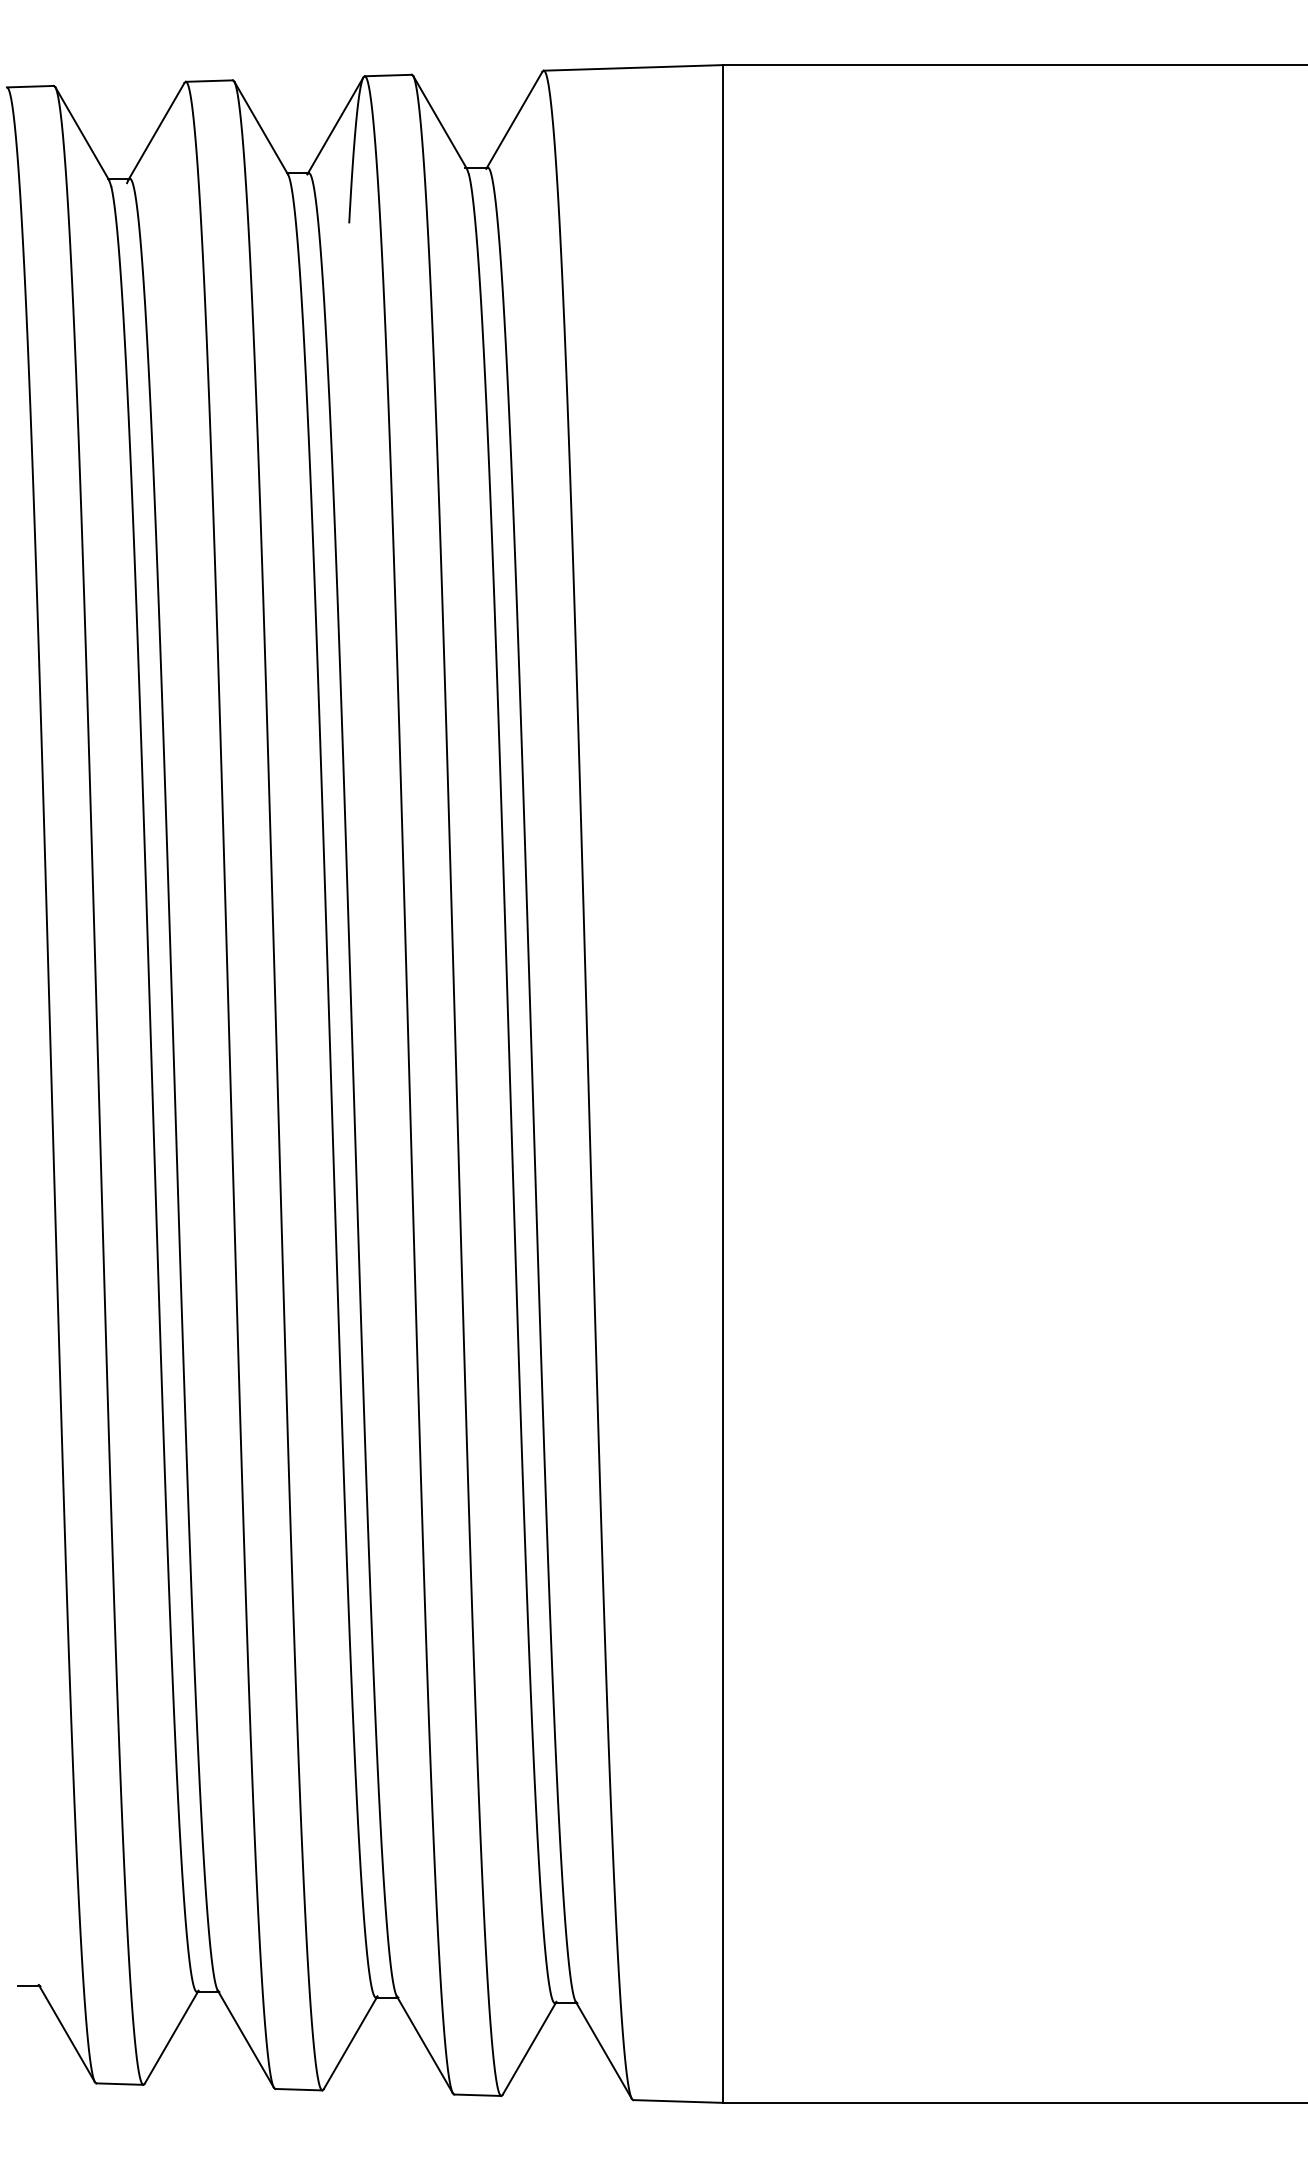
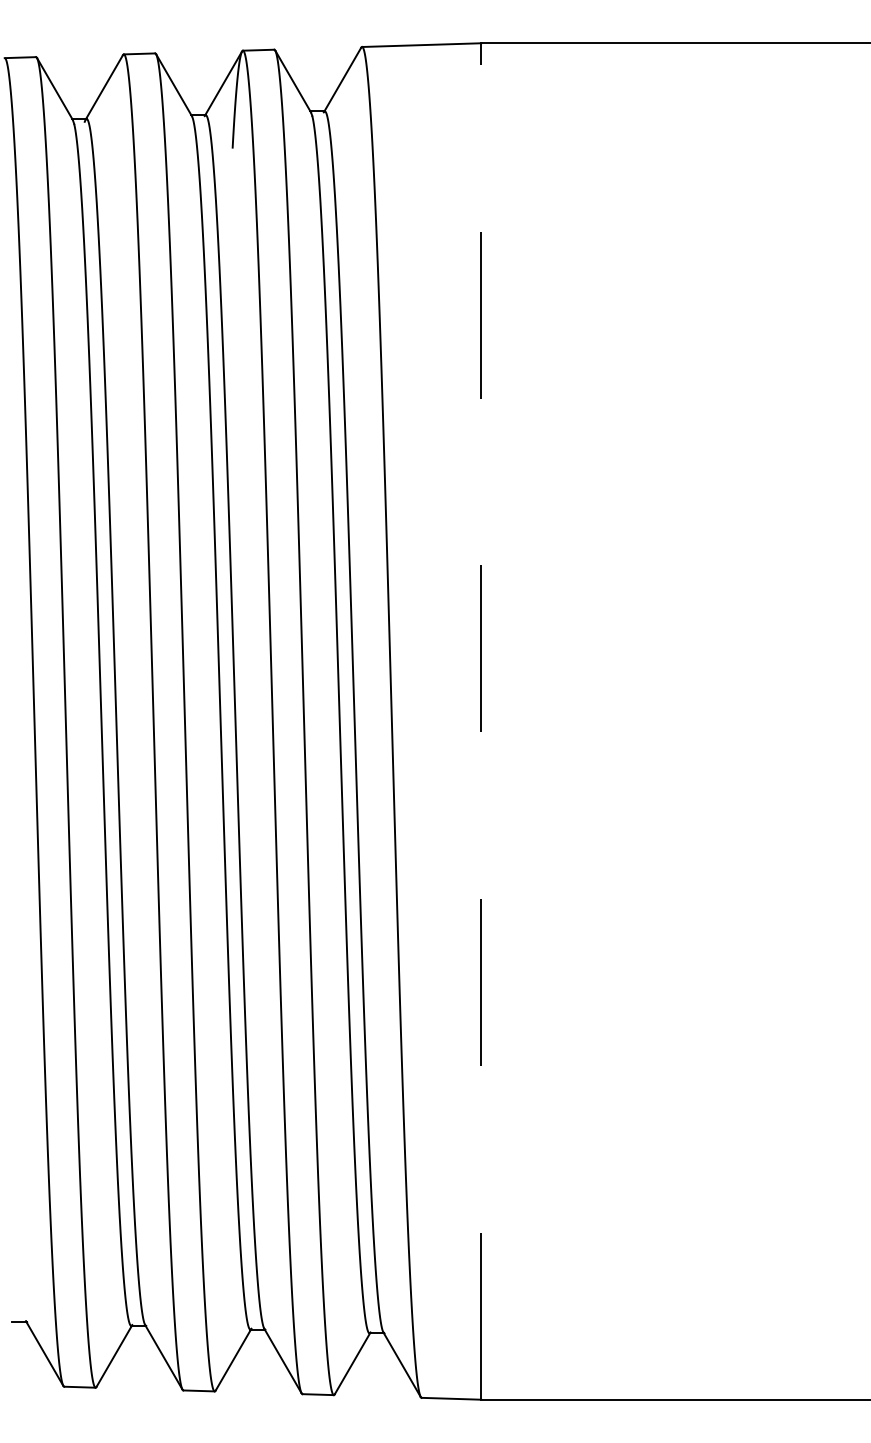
line: (723, 1082) -> (481, 720), solid -> dashed

